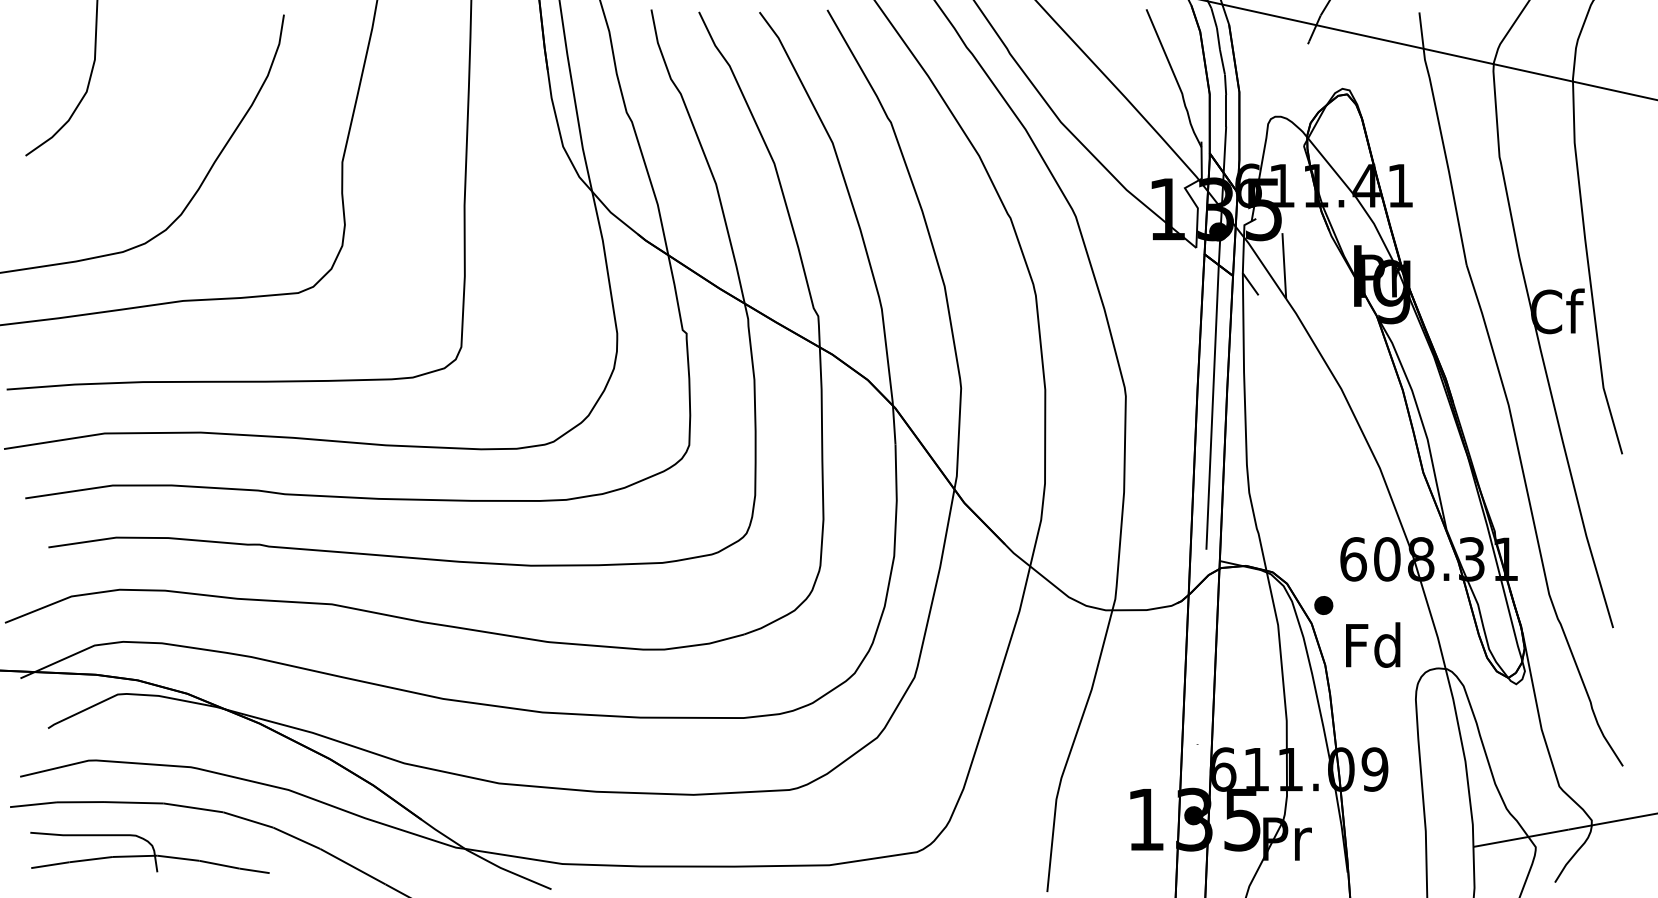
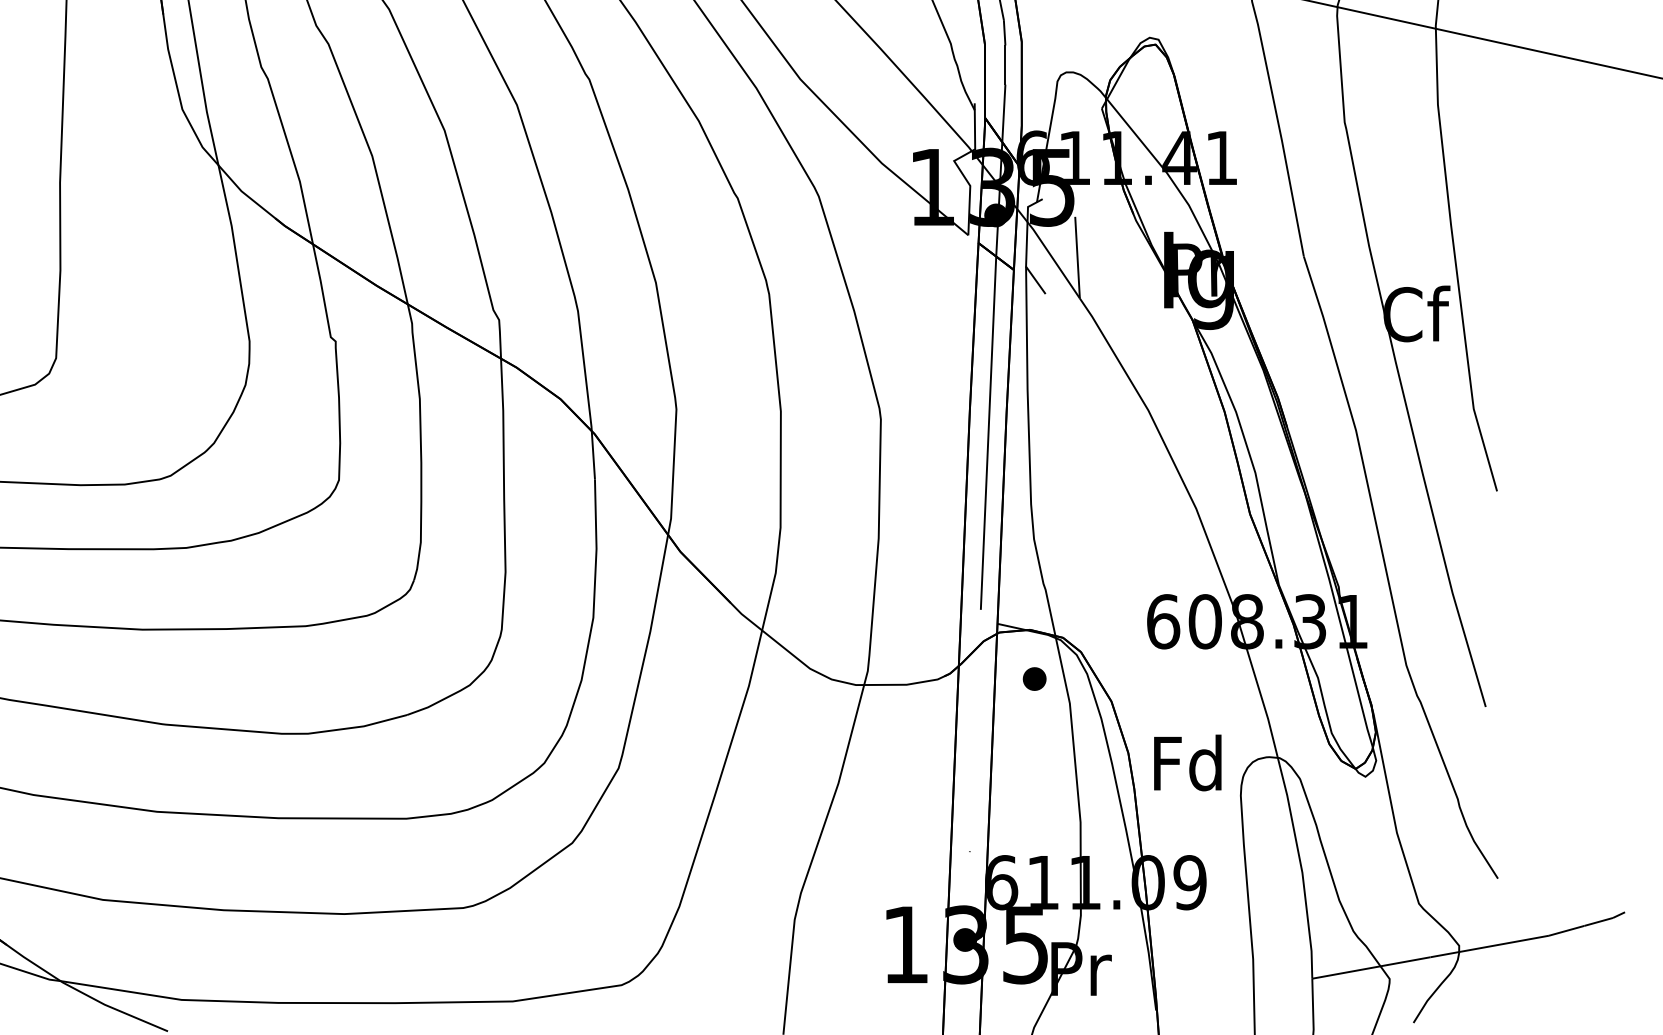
part: (1323, 605) -> (1034, 679), moved
text: (1373, 644) -> (1188, 762), moved

